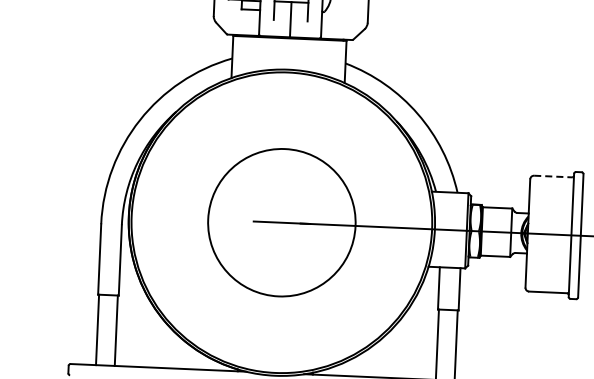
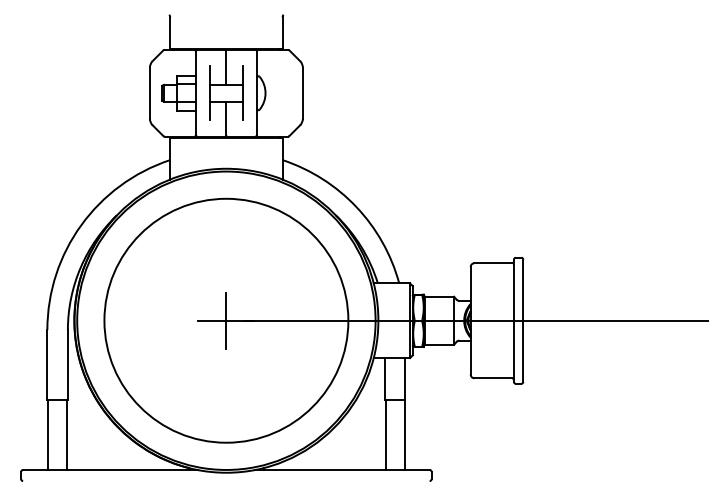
line: (553, 176) -> (493, 263), dashed -> solid
circle: (281, 222) -> (226, 320), size x1.67
line: (281, 222) -> (226, 320), added

